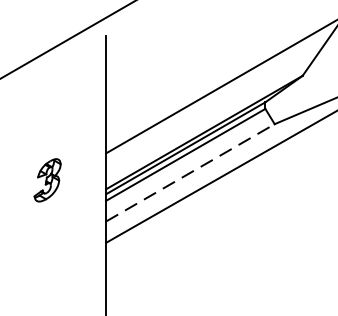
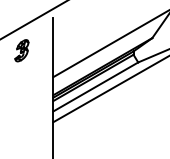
line: (191, 171) -> (96, 86), dashed -> solid
part: (46, 179) -> (21, 50), moved

